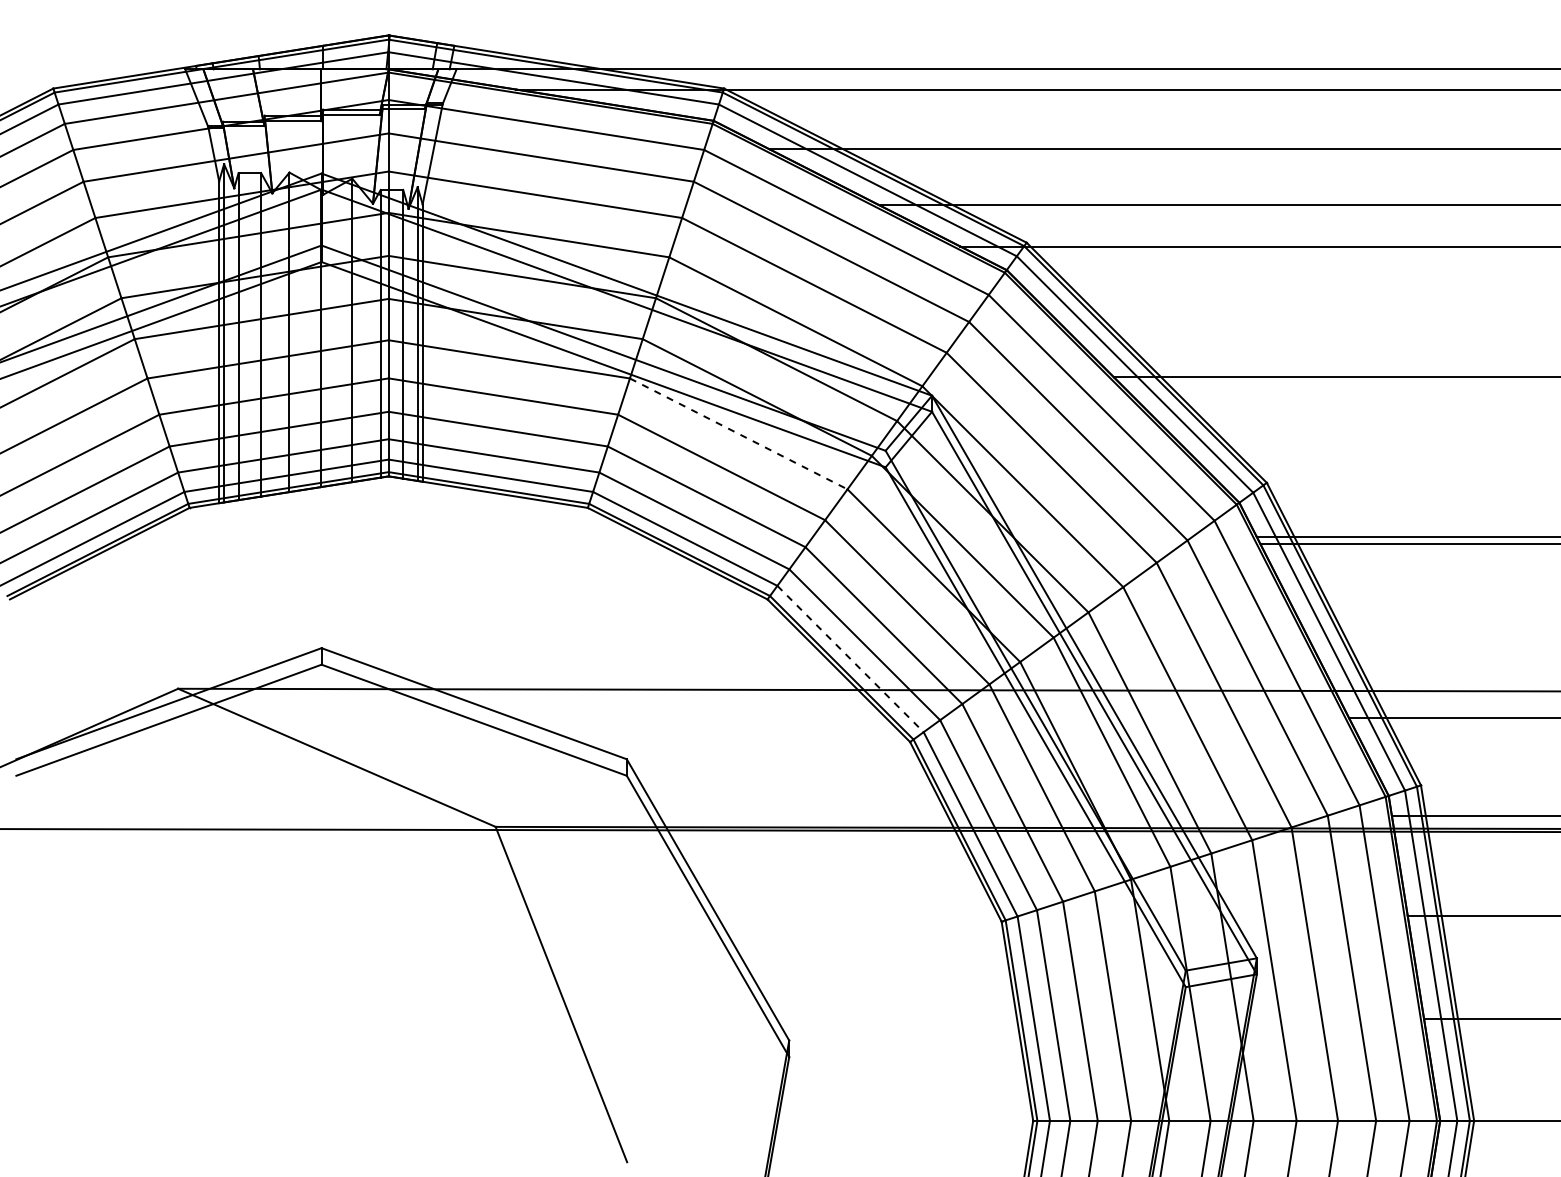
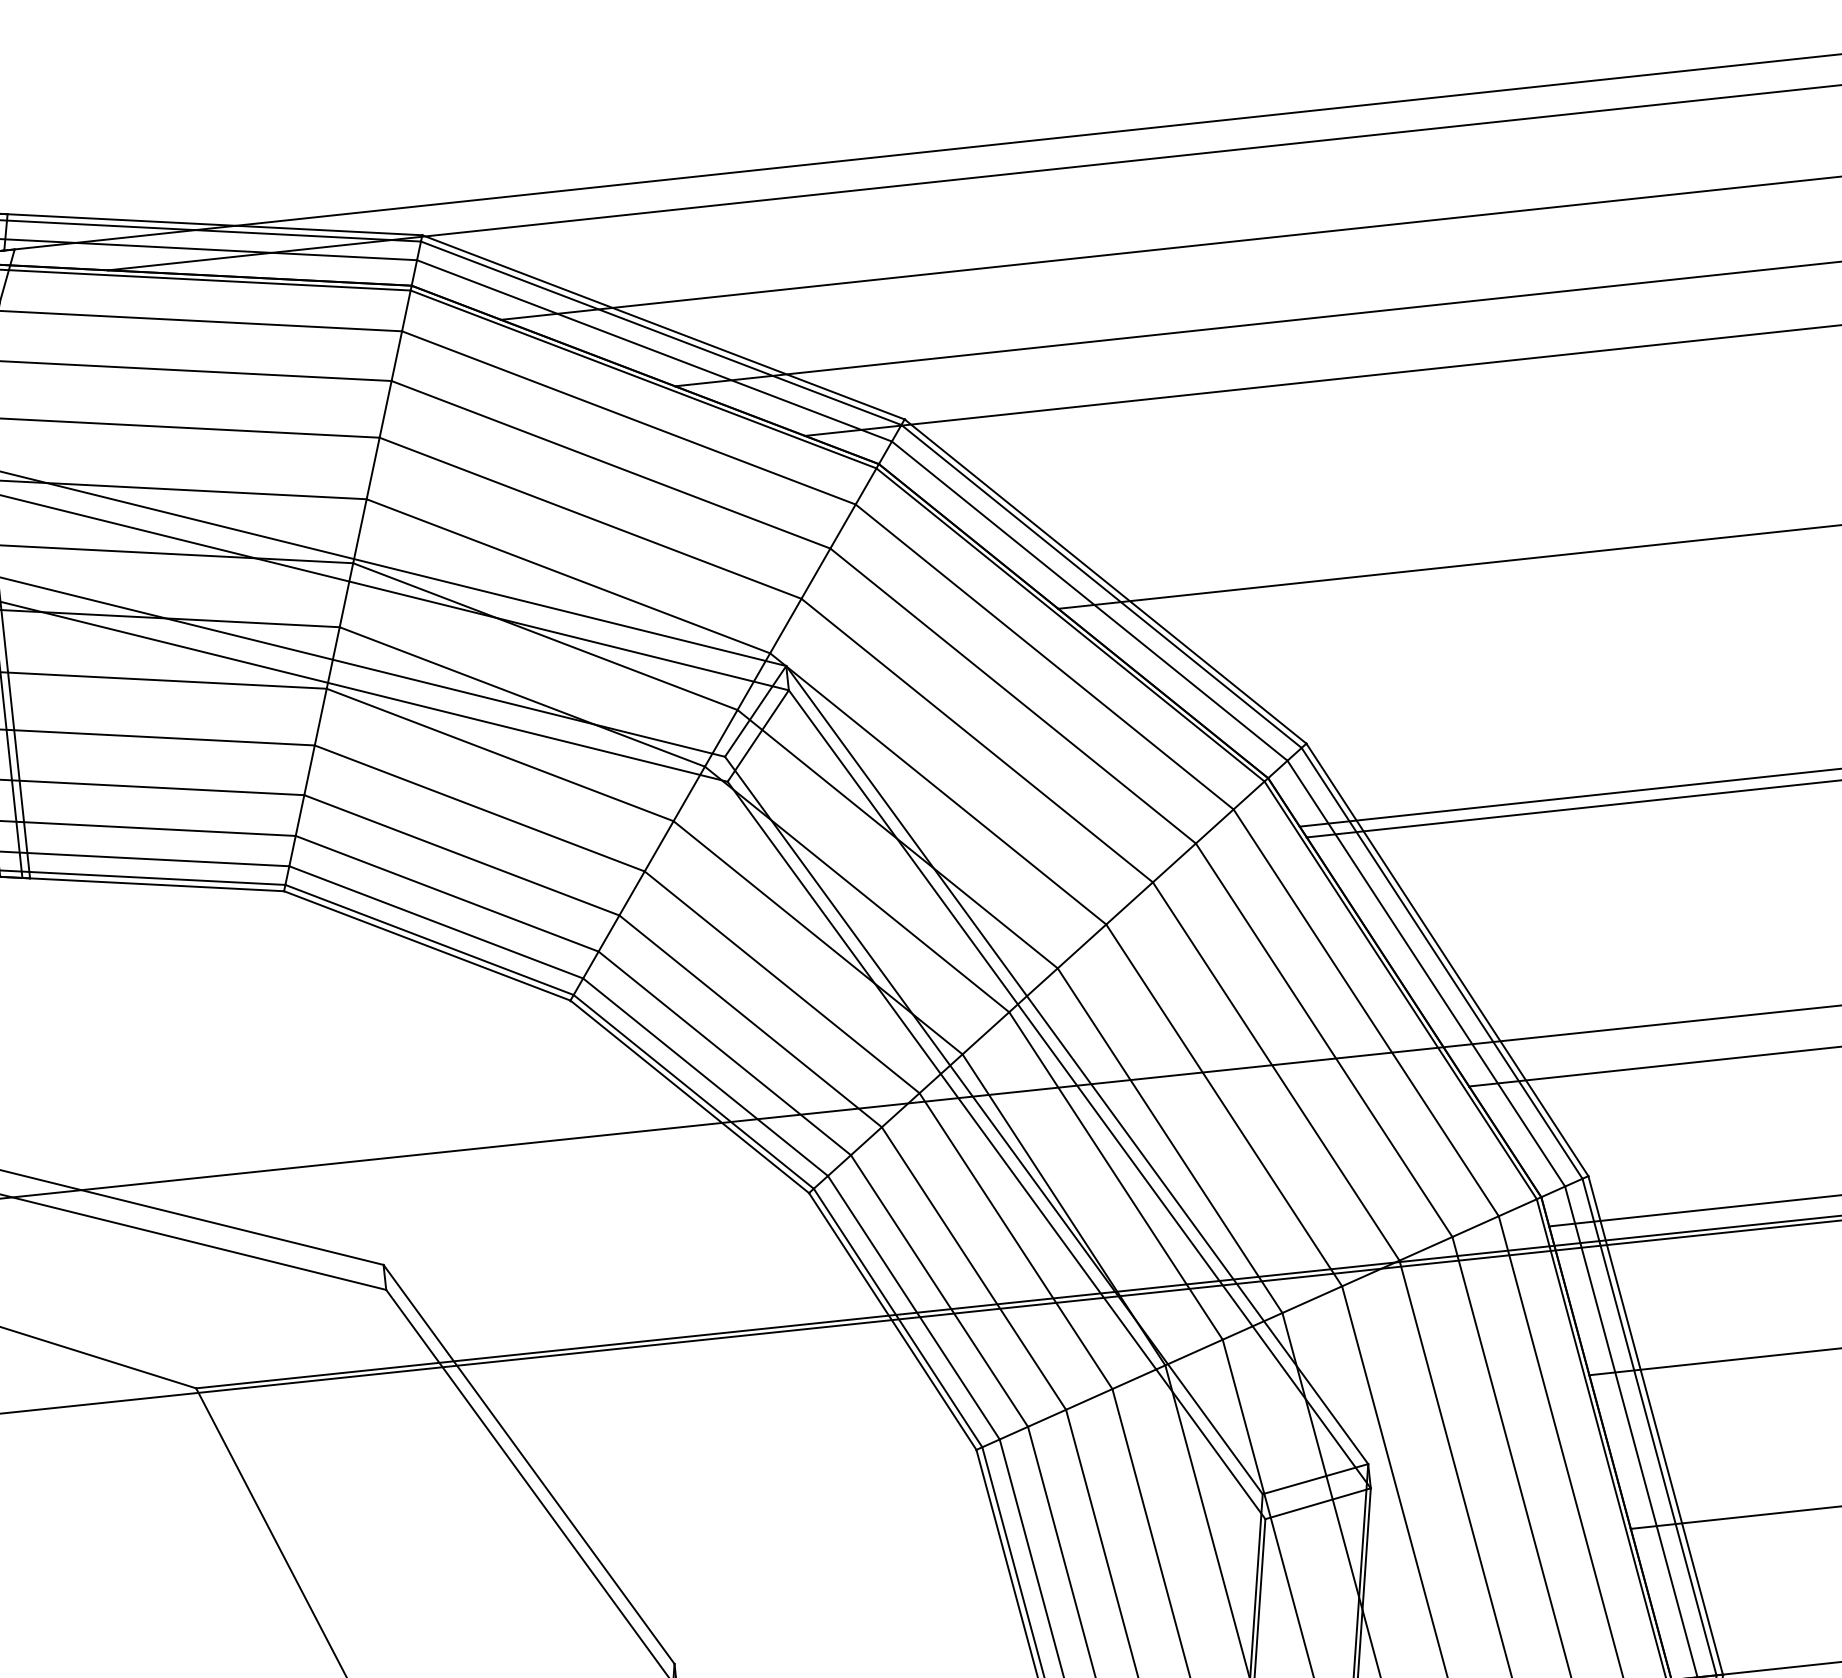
line: (739, 434) -> (501, 755), dashed -> solid
line: (850, 659) -> (705, 1077), dashed -> solid

